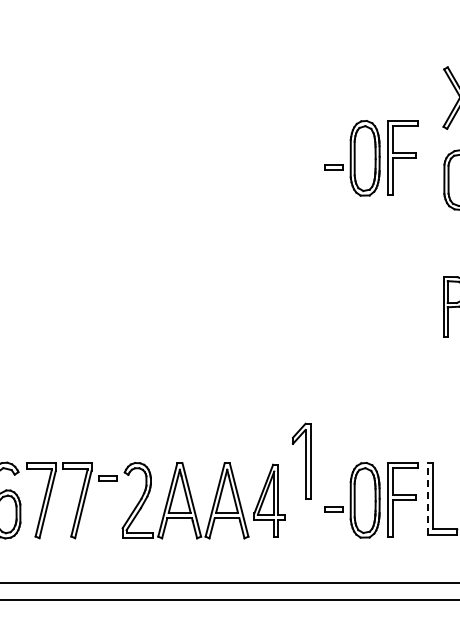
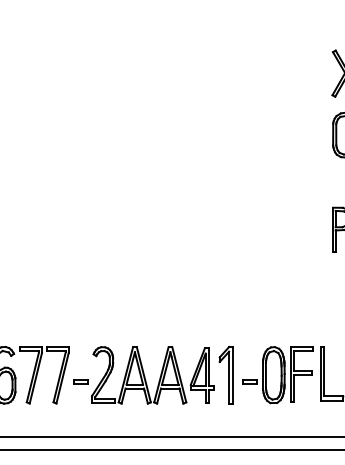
part: (371, 158) -> (278, 118), removed
part: (301, 460) -> (226, 374), moved
part: (107, 478) -> (80, 382), moved
line: (427, 498) -> (320, 373), dashed -> solid

